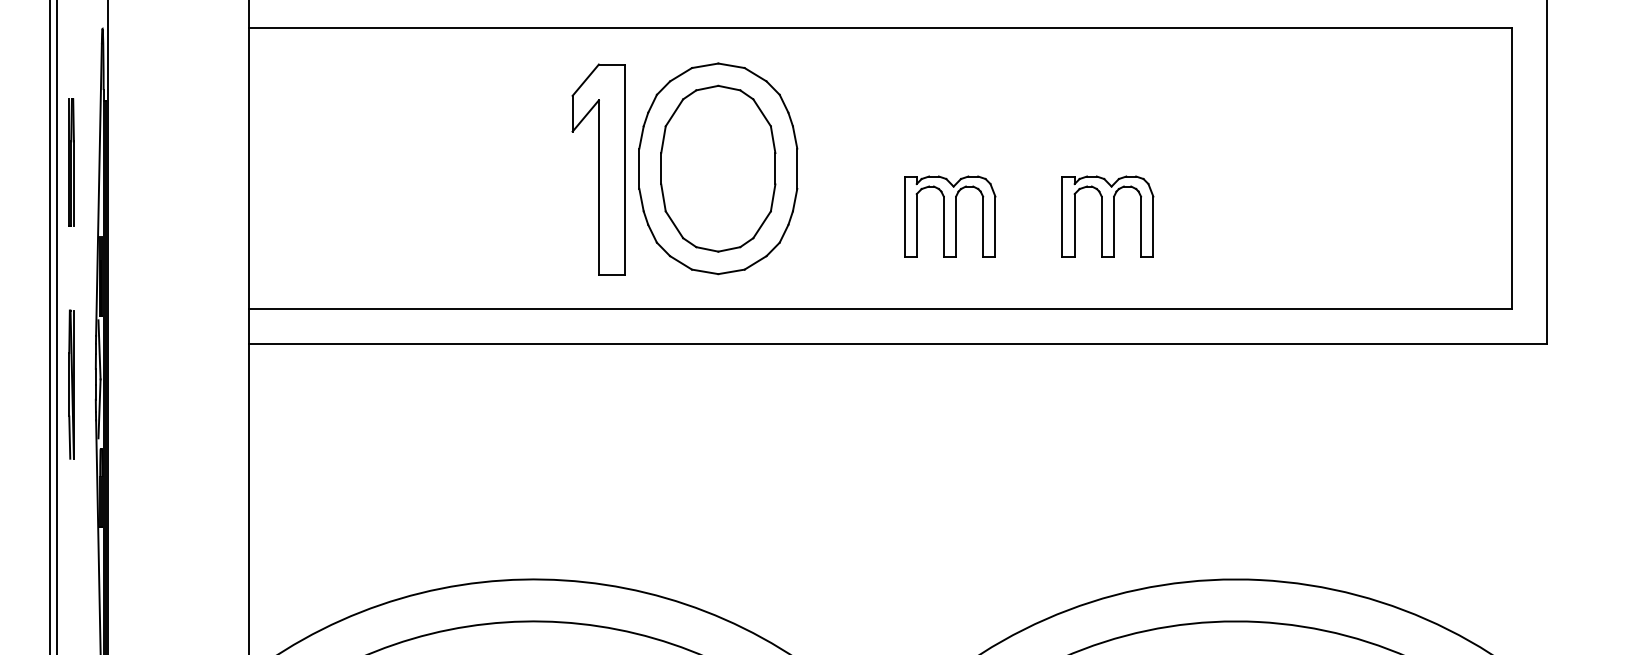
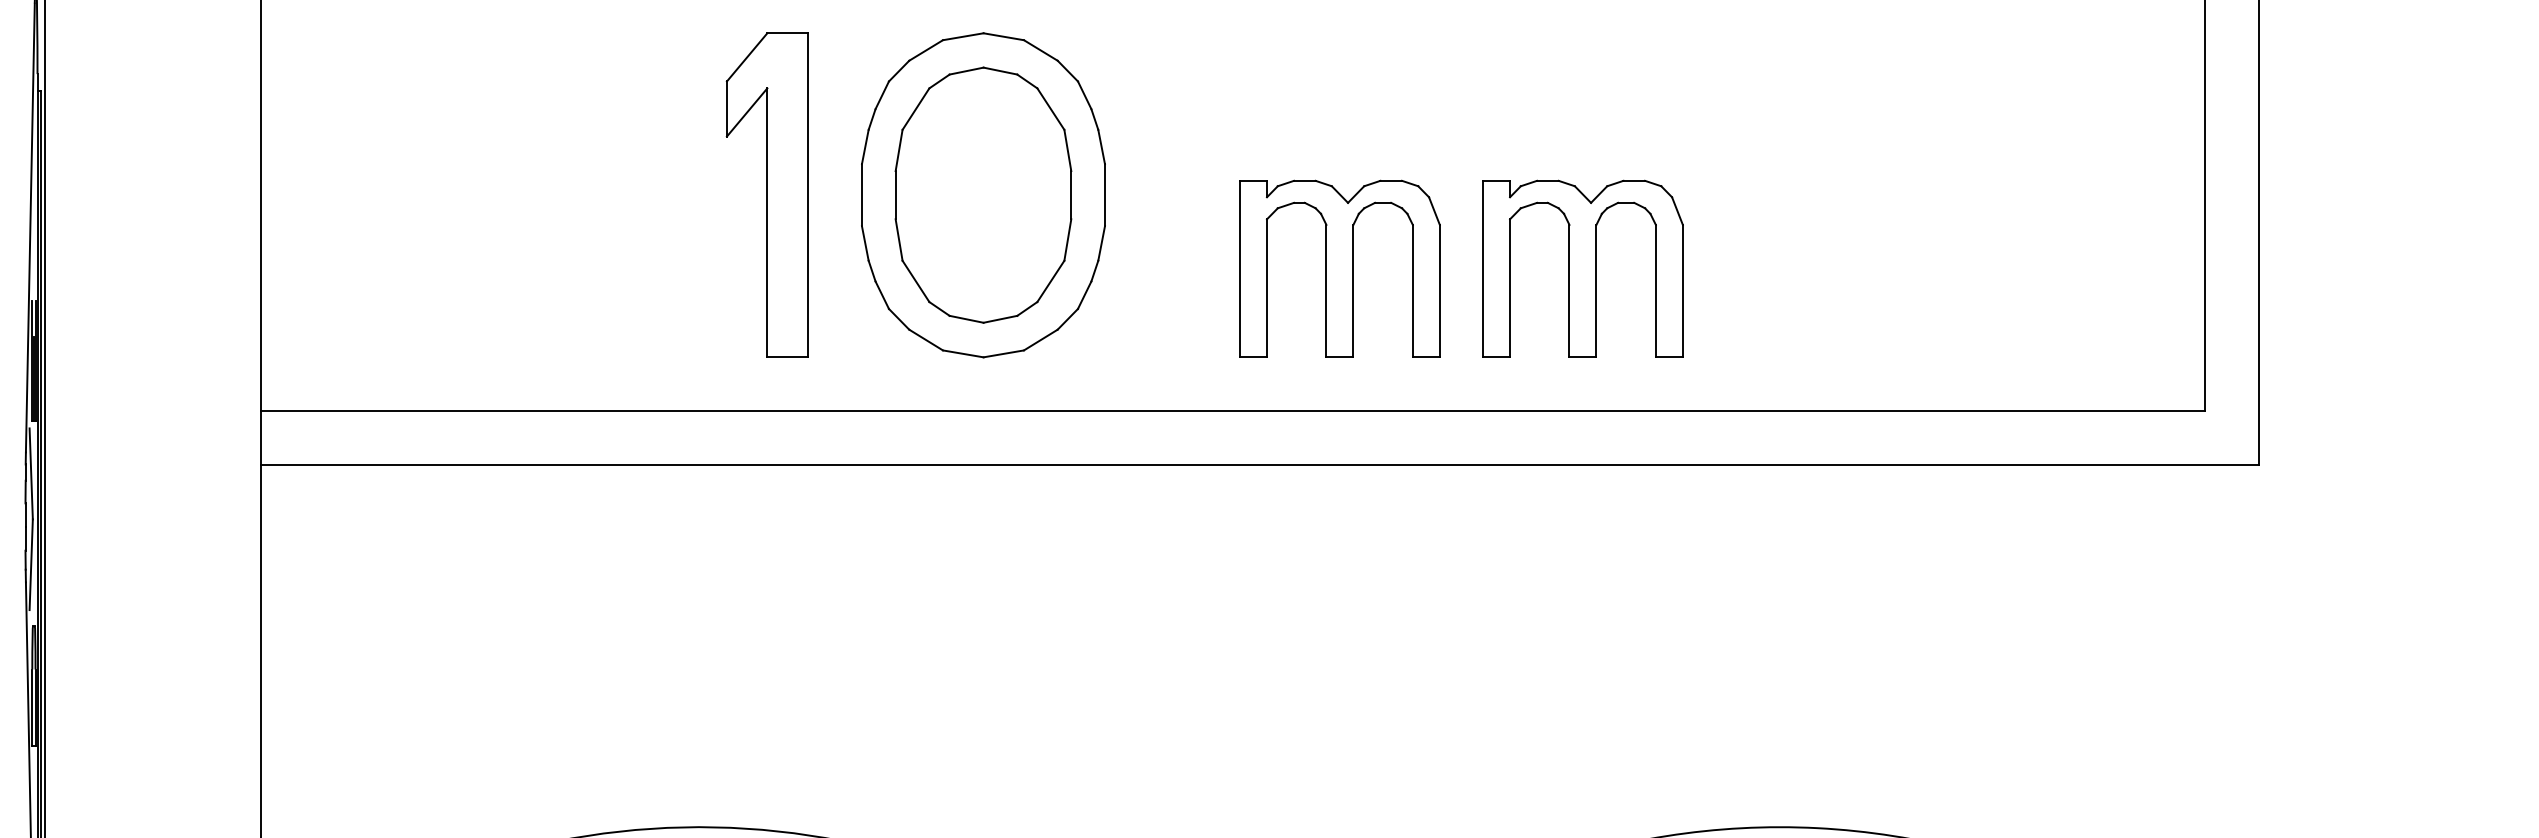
part: (598, 169) -> (766, 194), moved
part: (949, 216) -> (1339, 268), size x1.43
part: (1107, 216) -> (1582, 268), size x1.43

